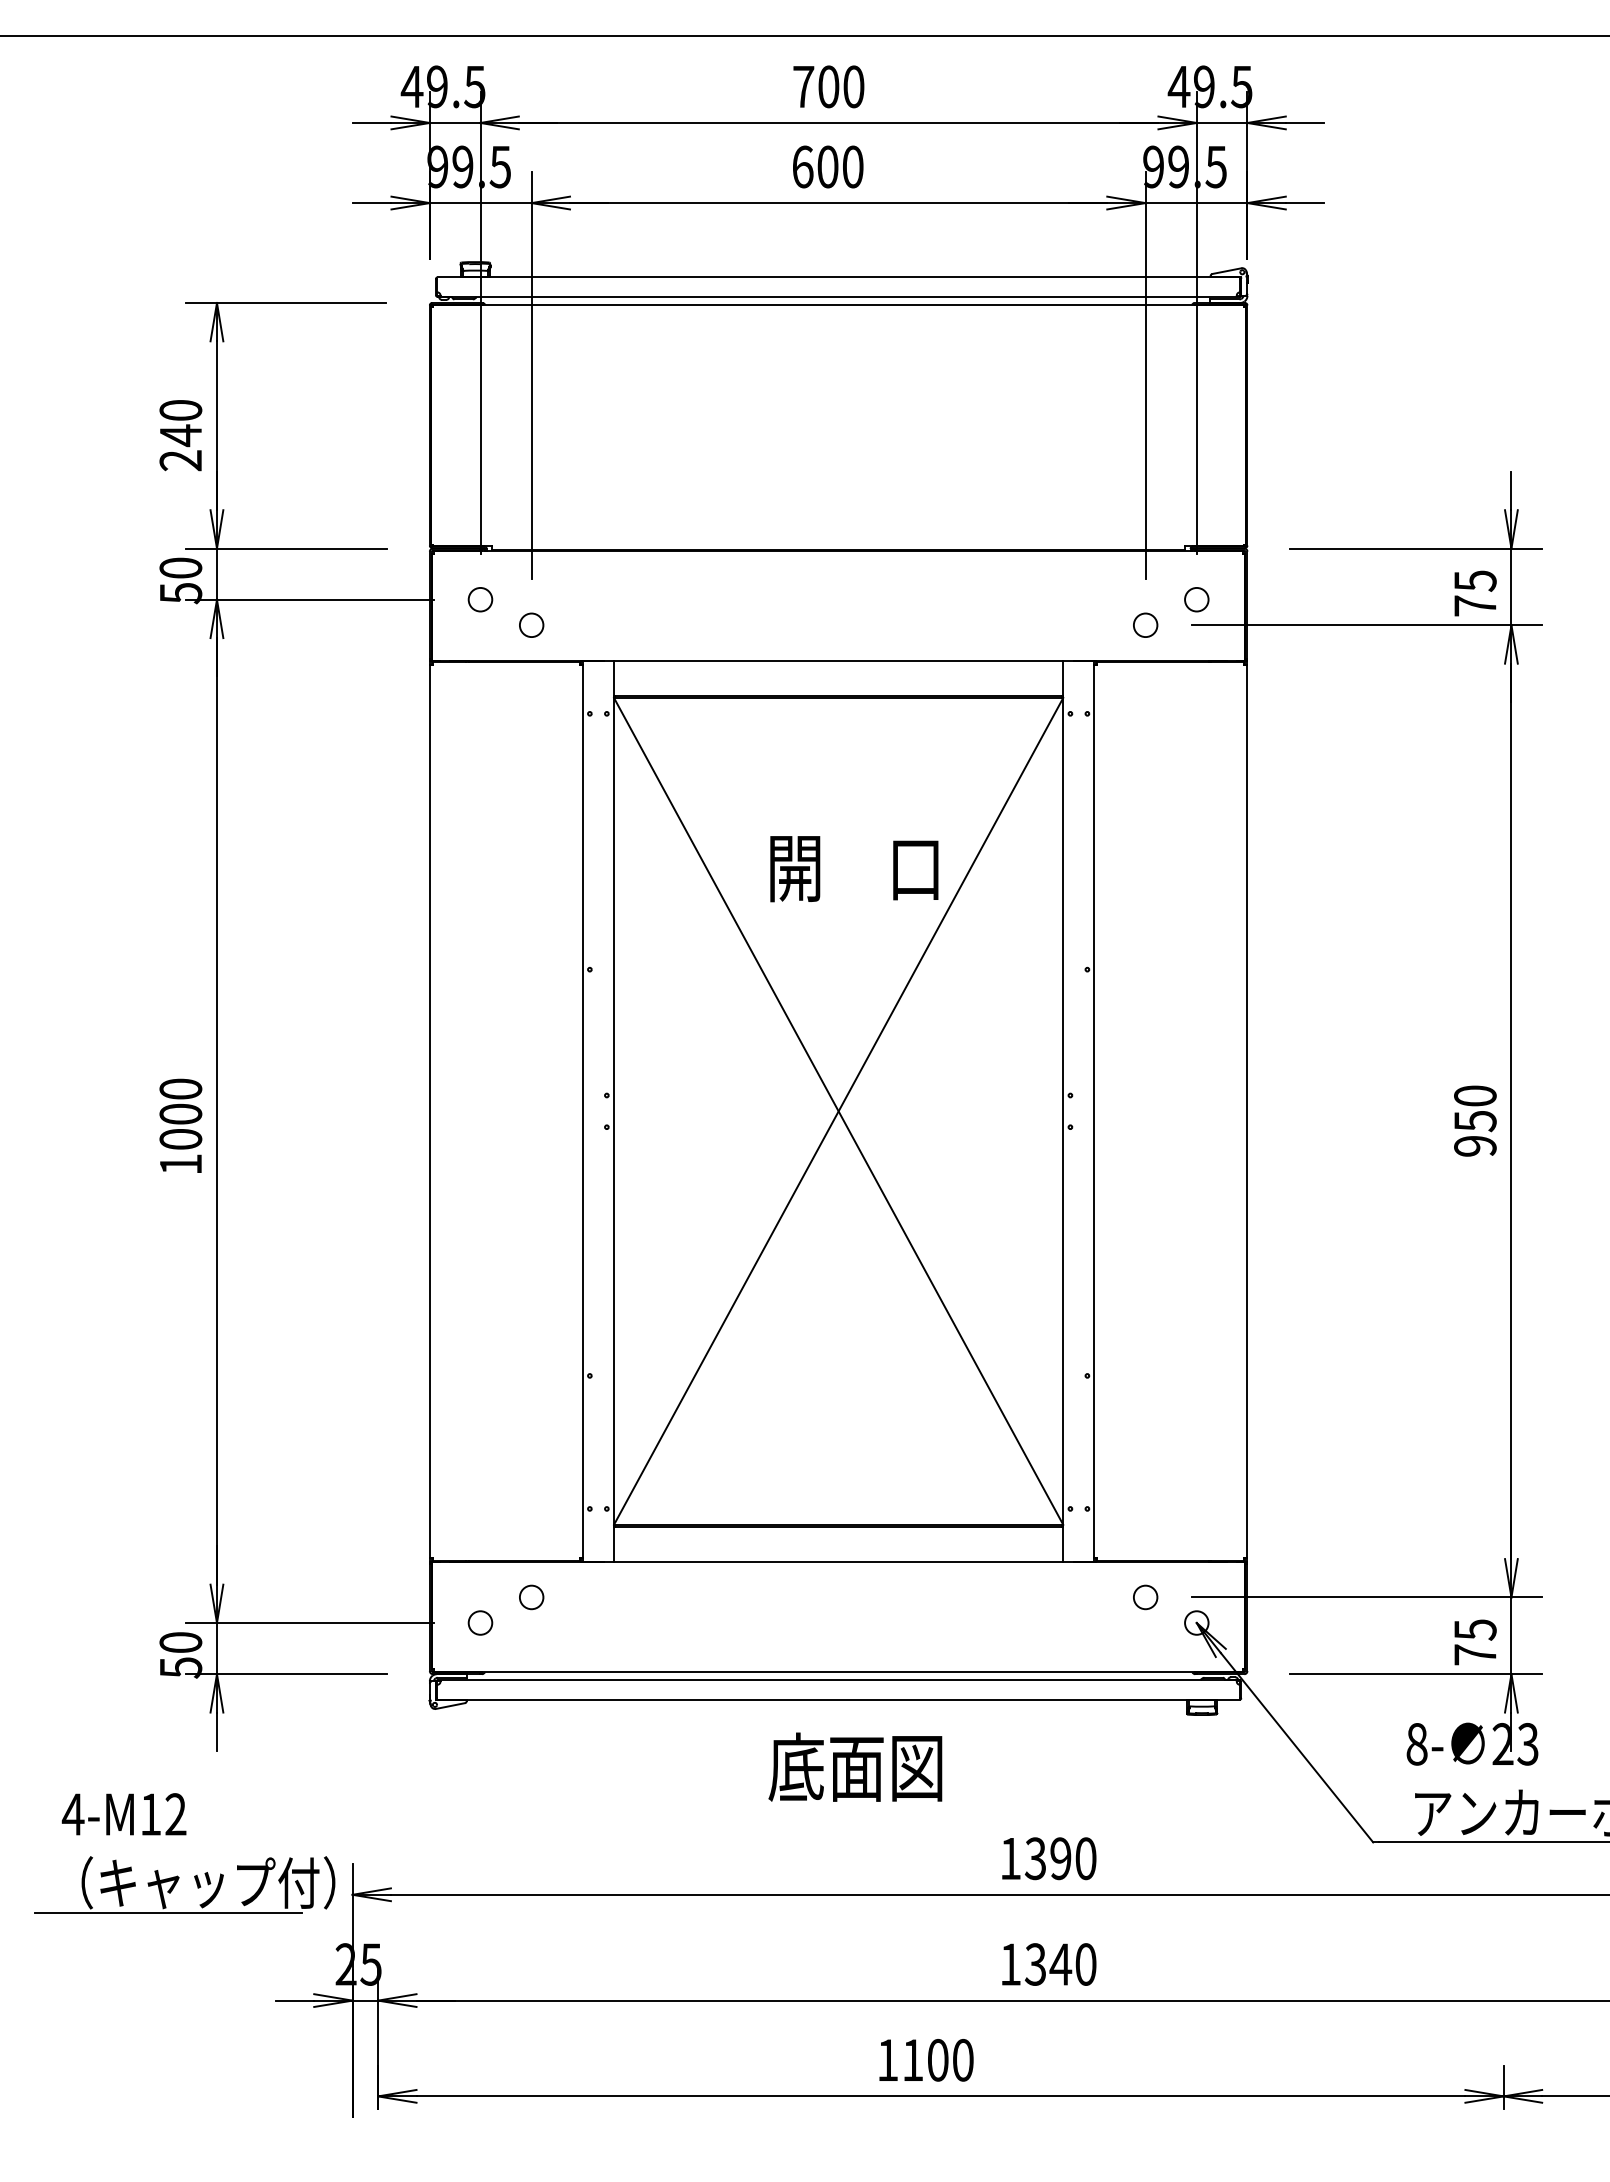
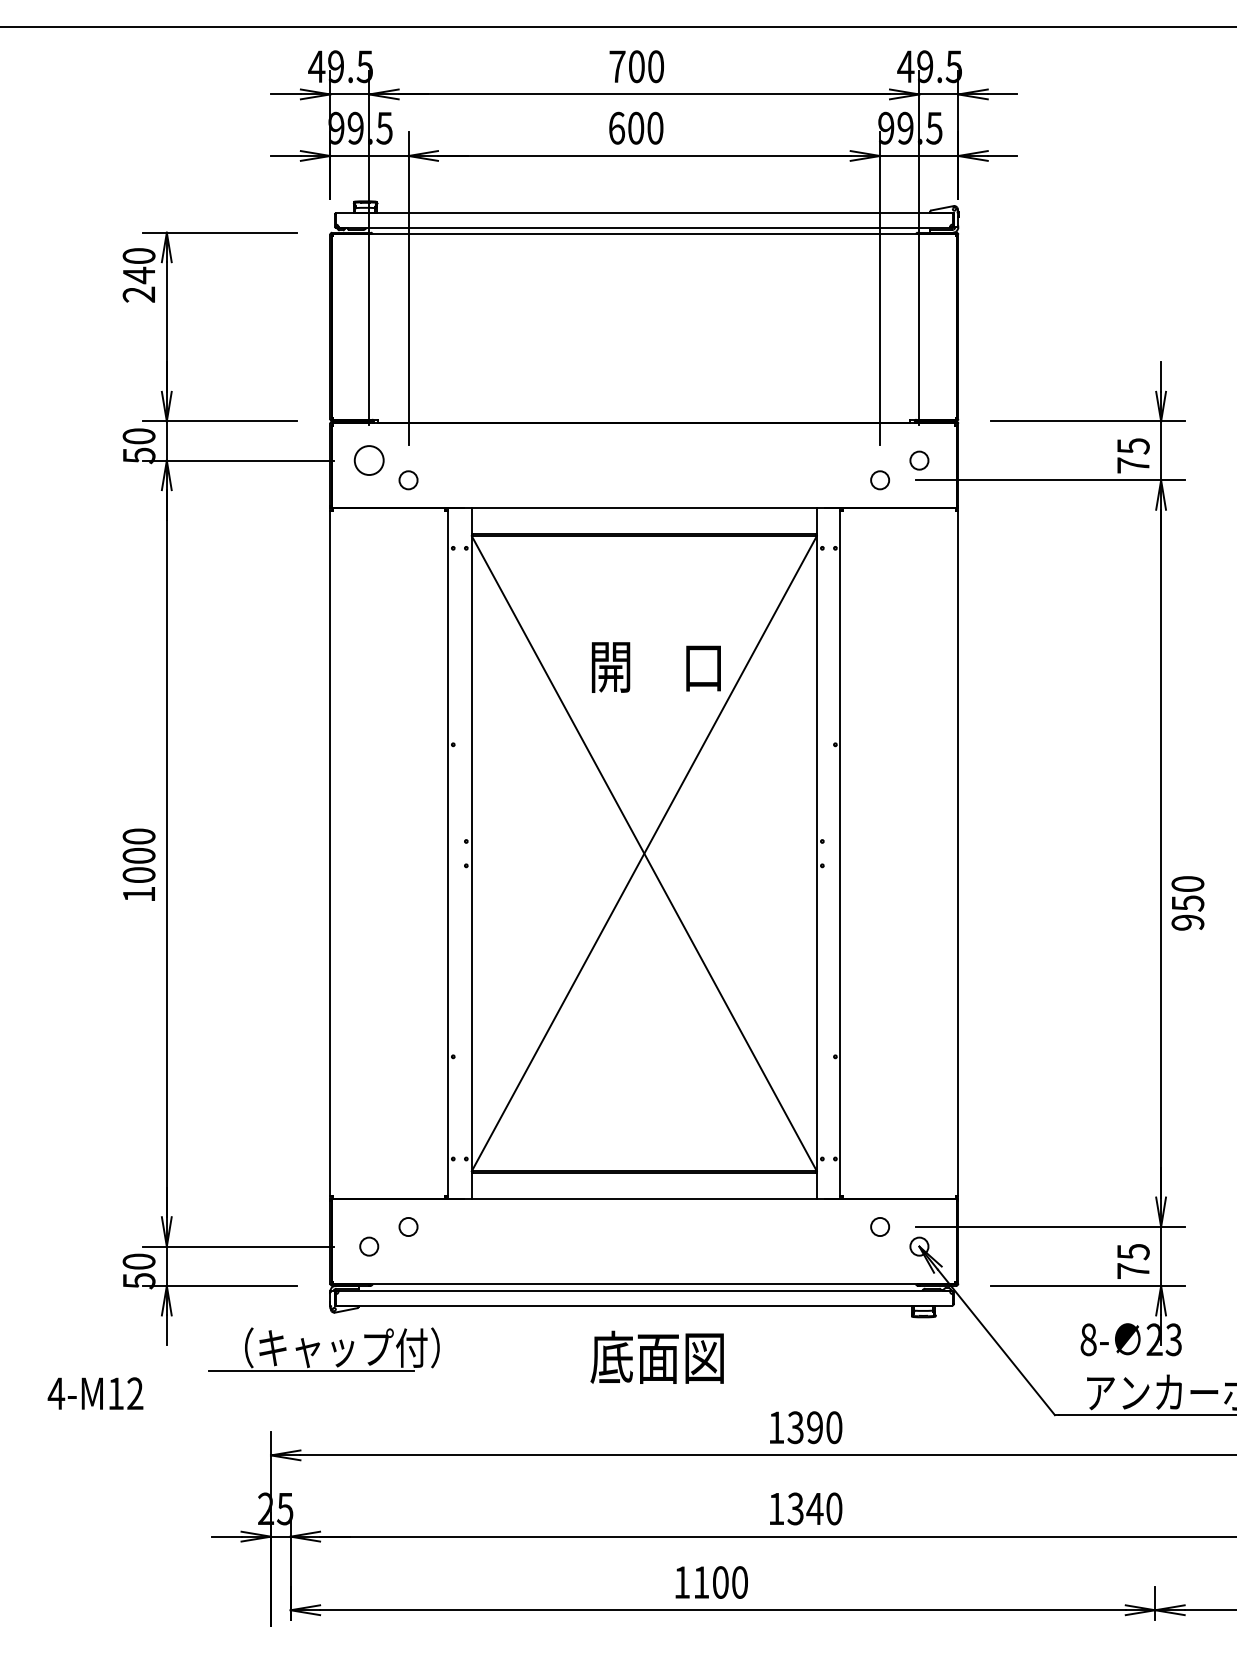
text: (180, 435) -> (138, 275), moved
circle: (480, 599) -> (369, 460), size x1.6
text: (1475, 1120) -> (1188, 902), moved
part: (178, 1880) -> (319, 1346), moved

